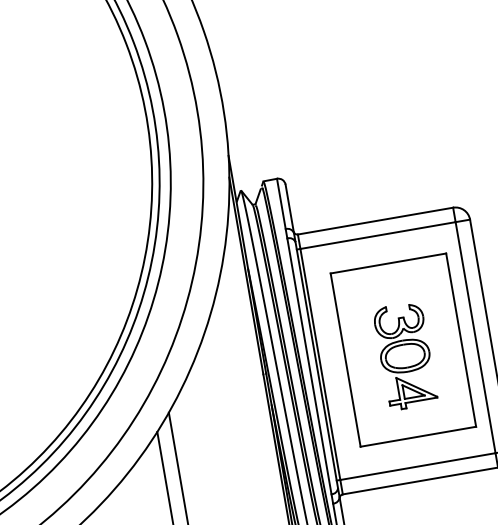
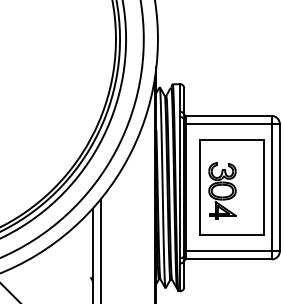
part: (405, 355) -> (222, 190), moved

